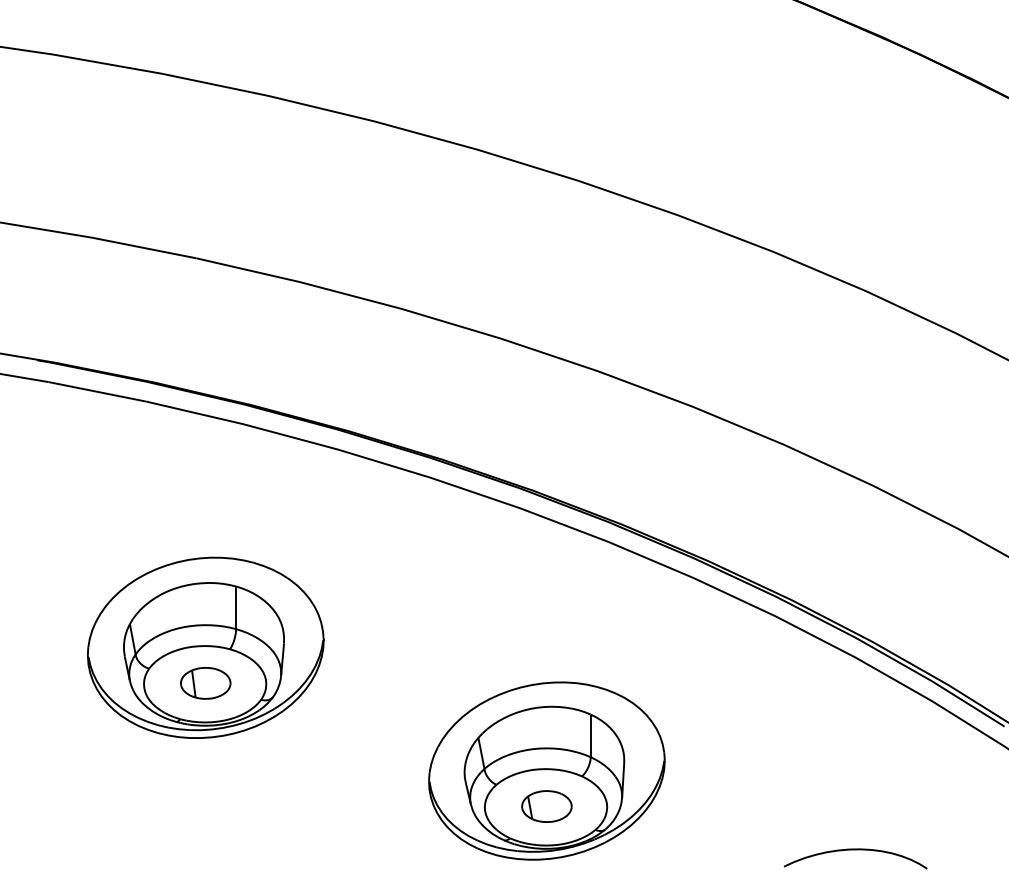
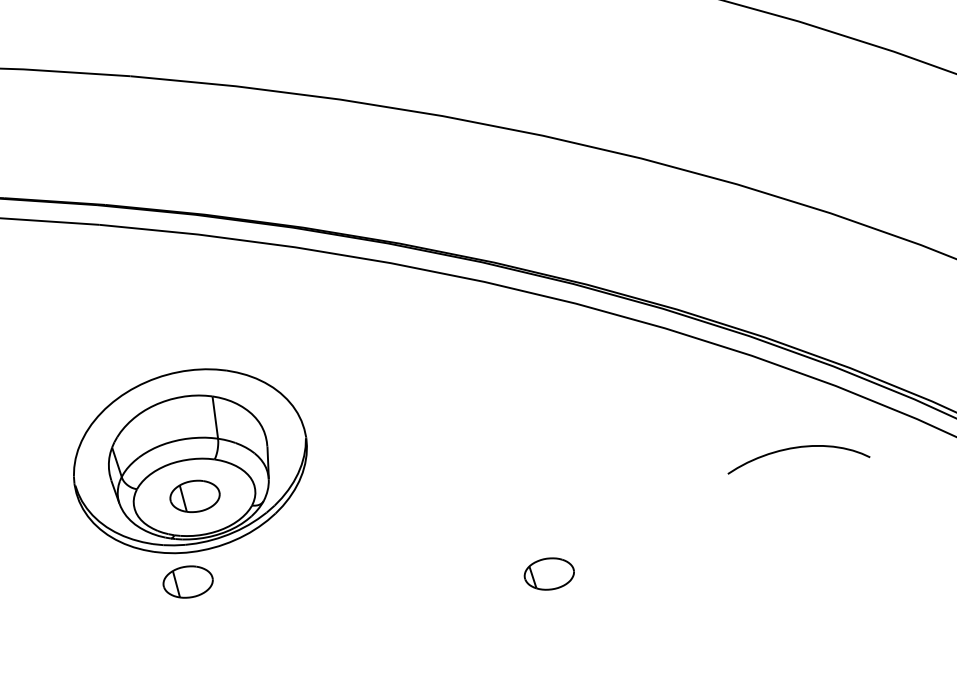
part: (187, 767) -> (187, 582), added
part: (546, 770) -> (544, 538), removed
curve: (855, 850) -> (796, 448), moved

